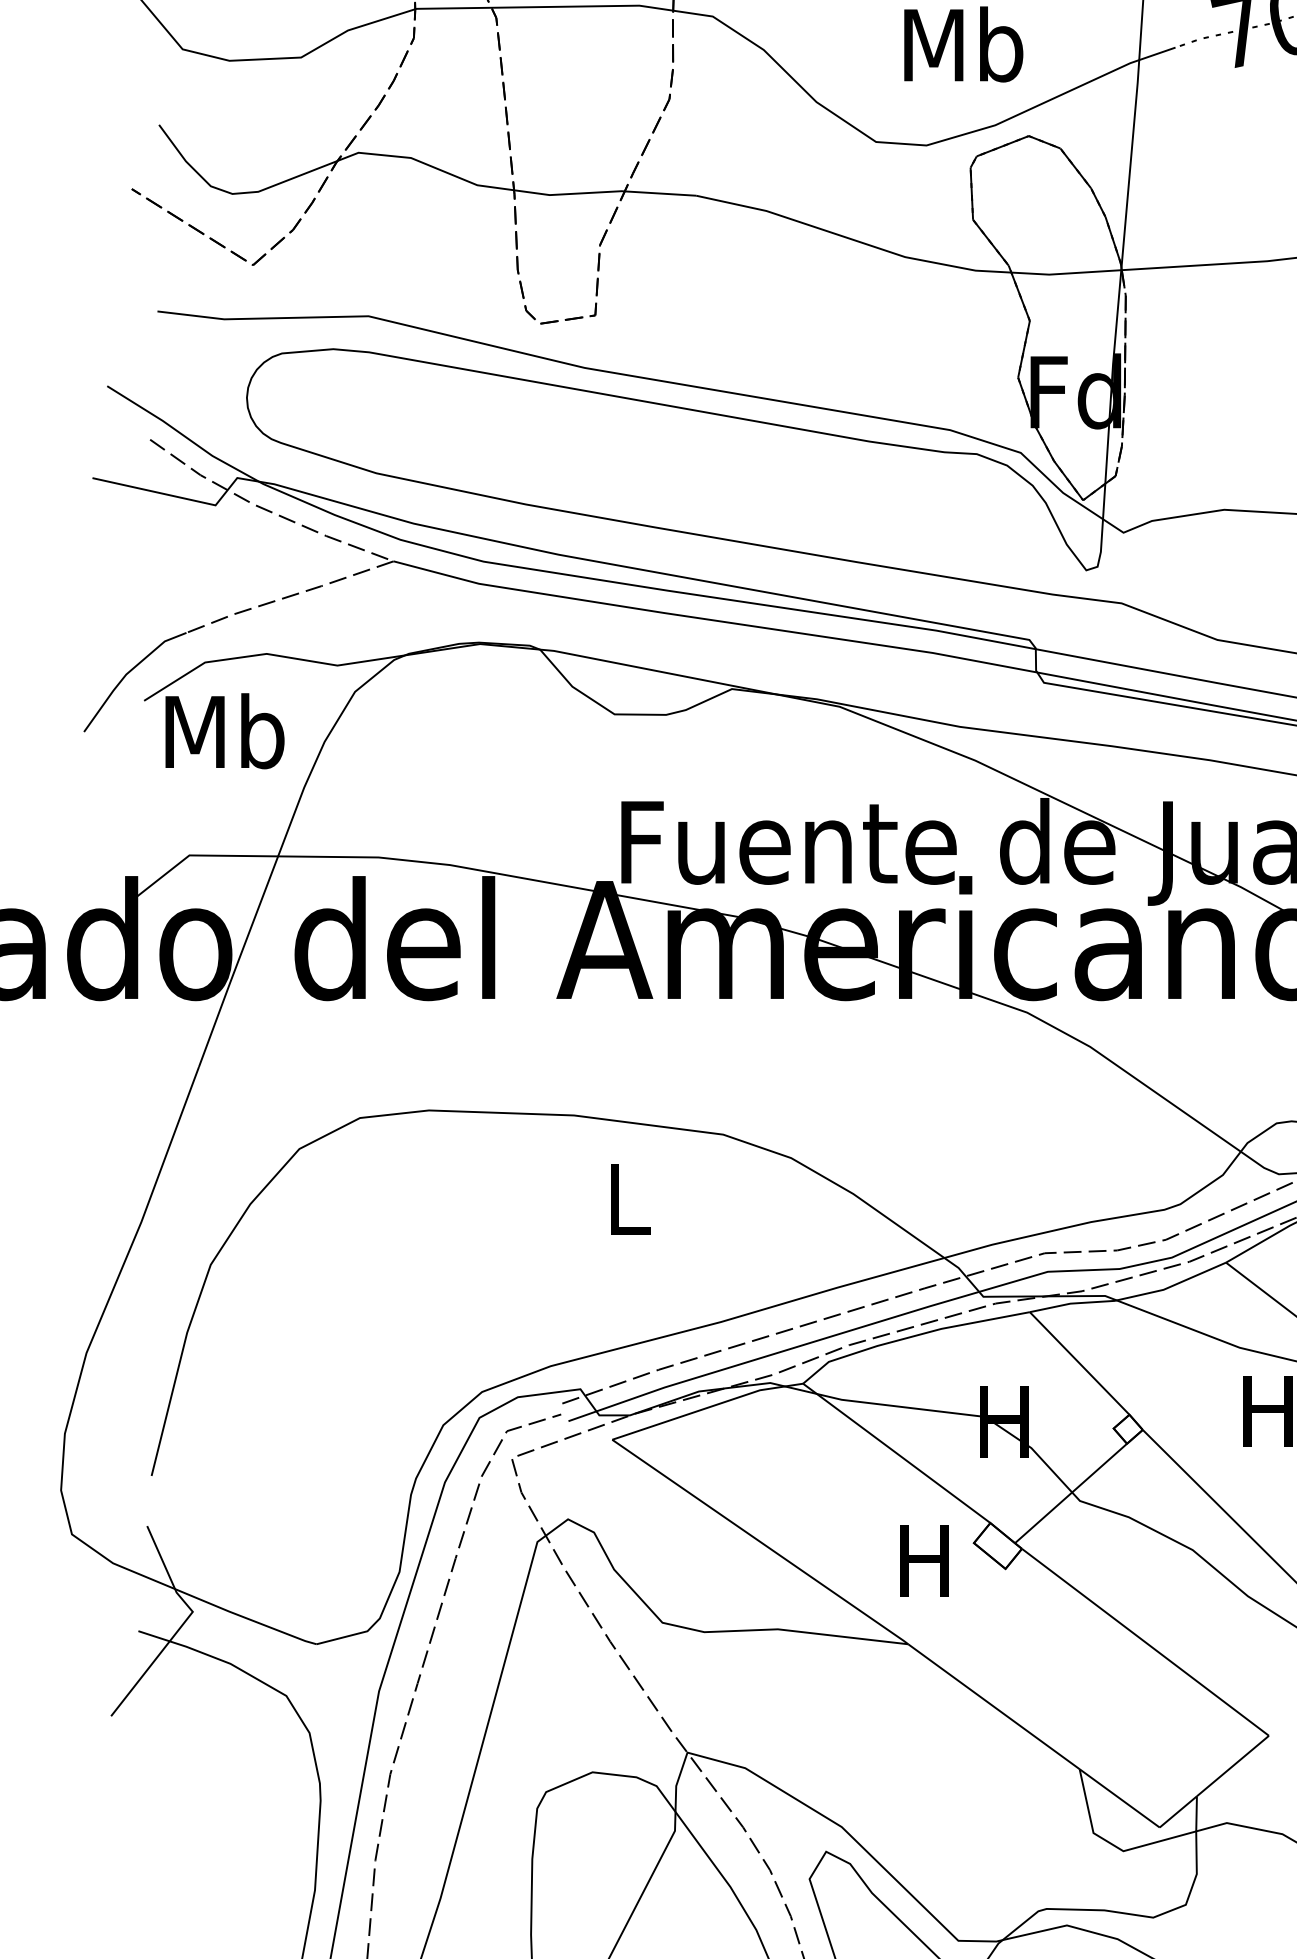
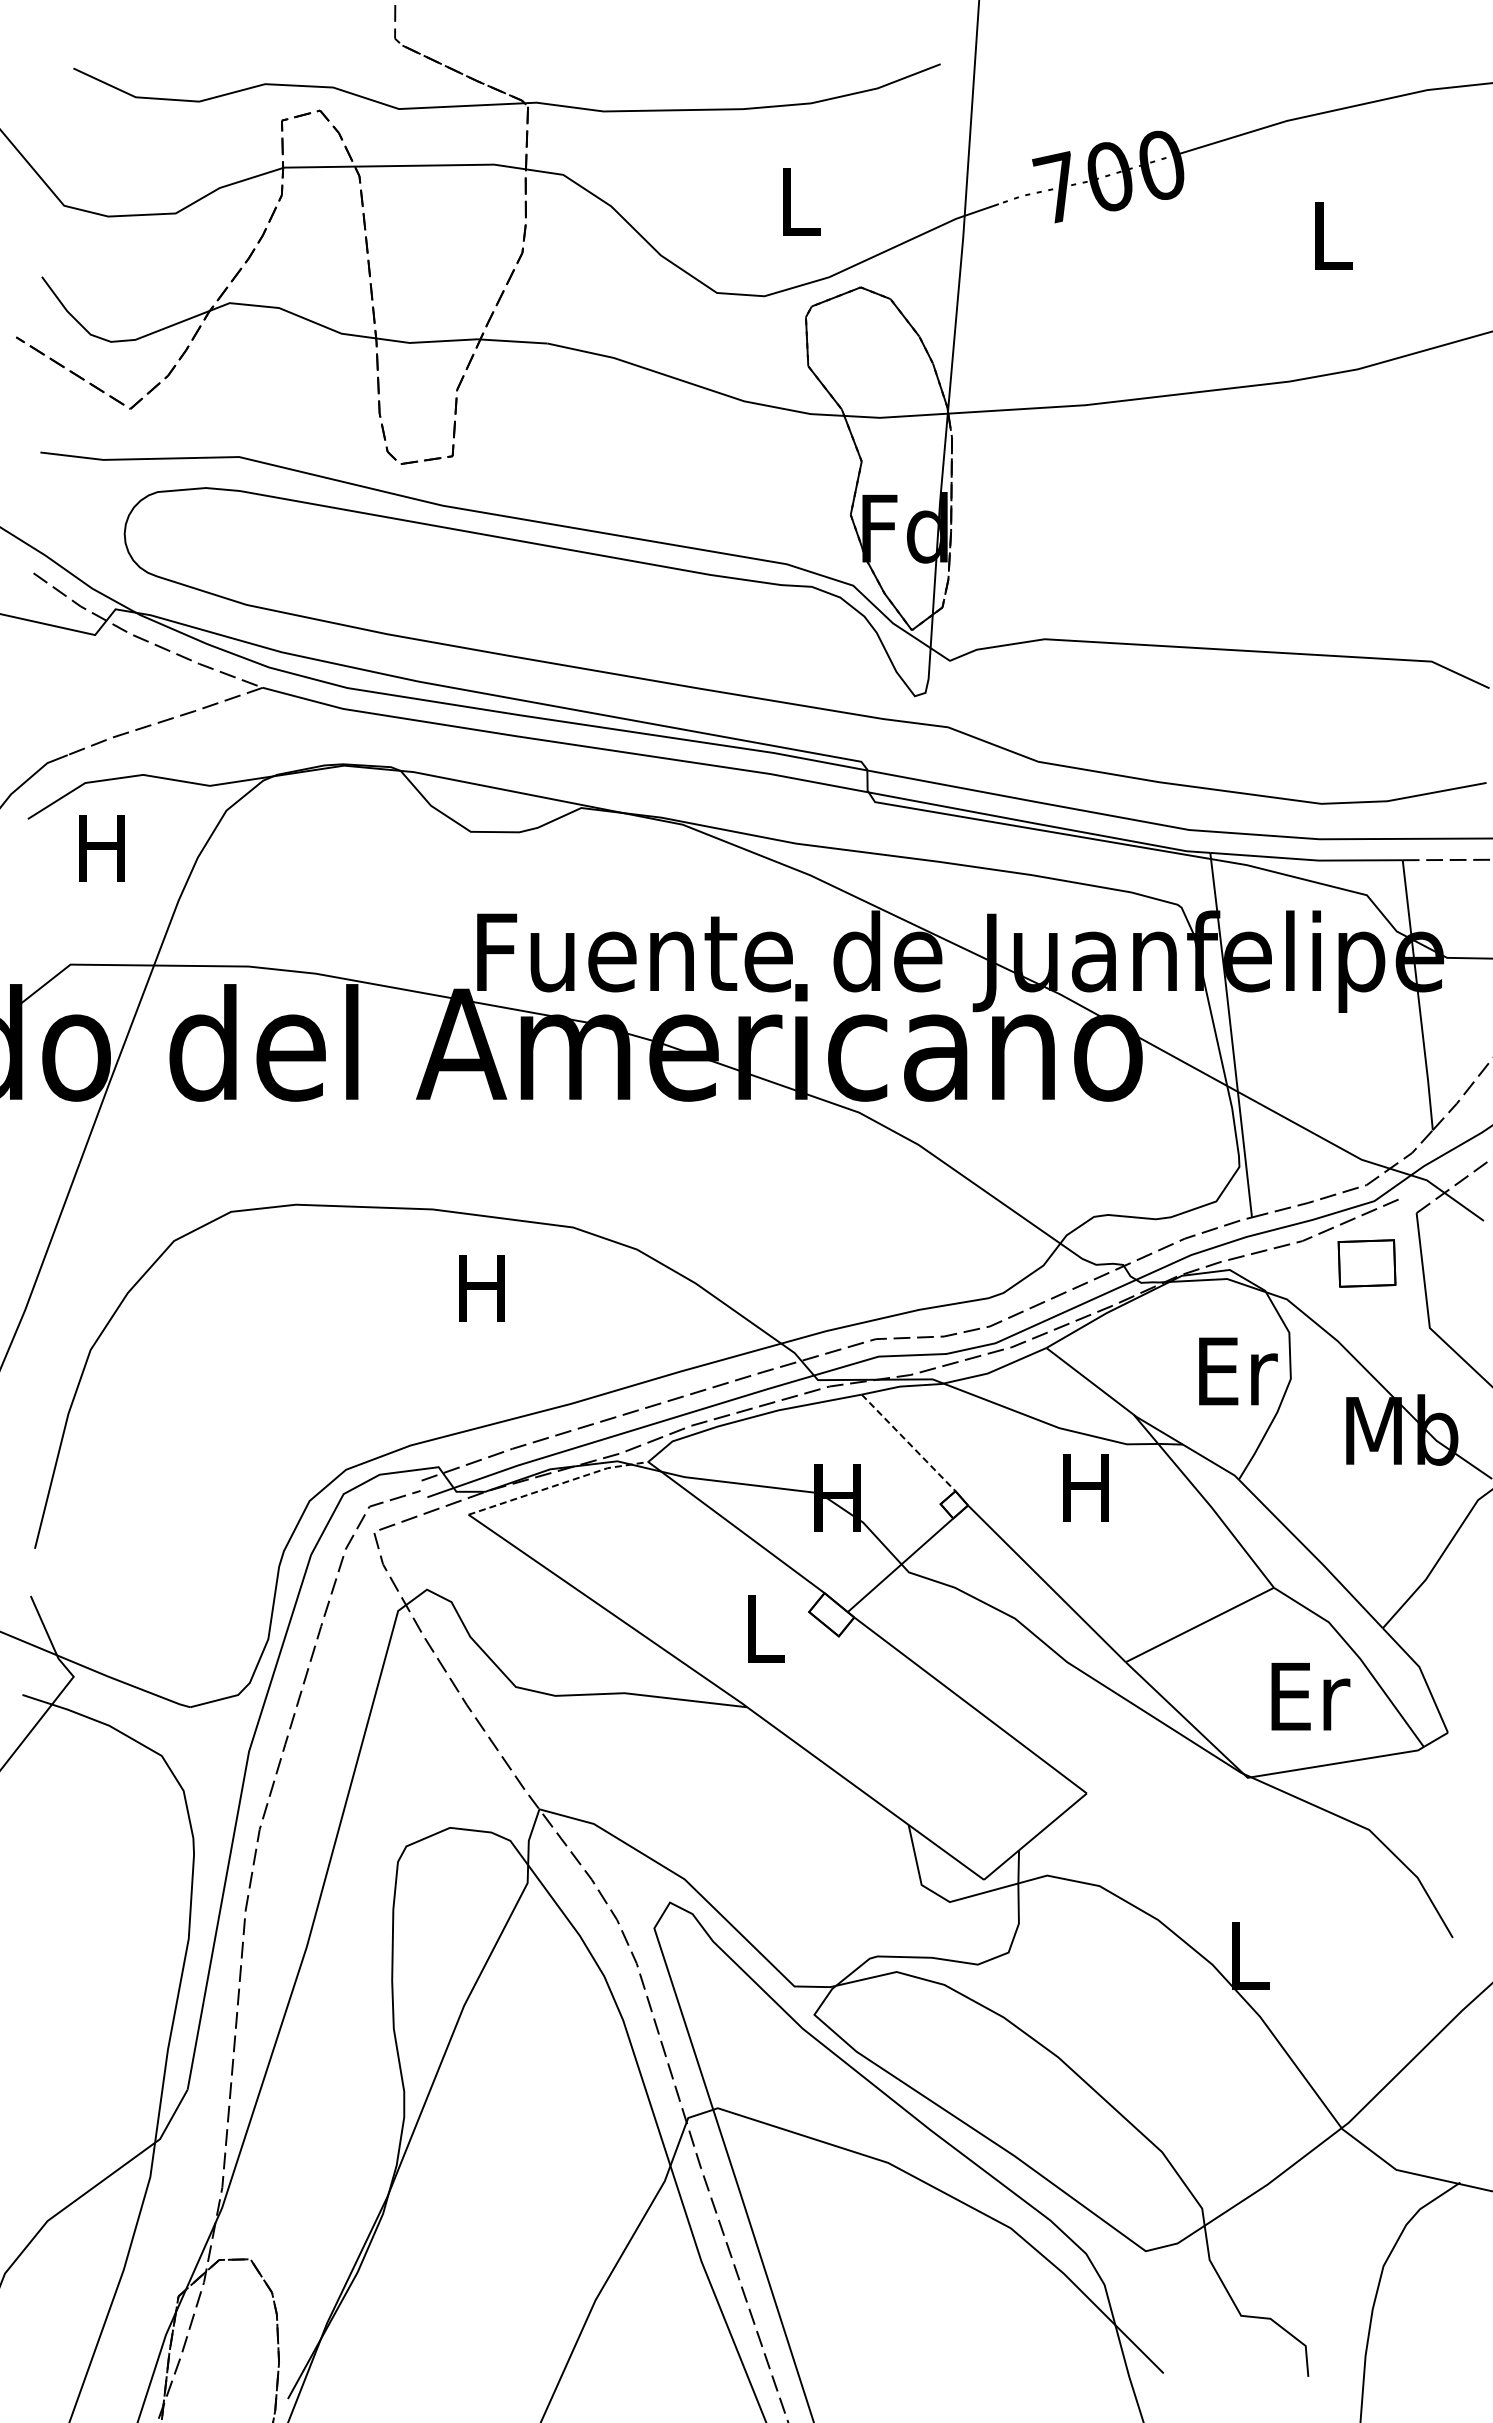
text: (963, 43) -> (799, 200), Mb -> L
text: (225, 731) -> (104, 847), Mb -> H
text: (625, 1199) -> (481, 1288), L -> H
line: (1079, 1364) -> (908, 1443), solid -> dashed
line: (707, 1407) -> (558, 1484), solid -> dashed
text: (924, 1560) -> (762, 1628), H -> L

